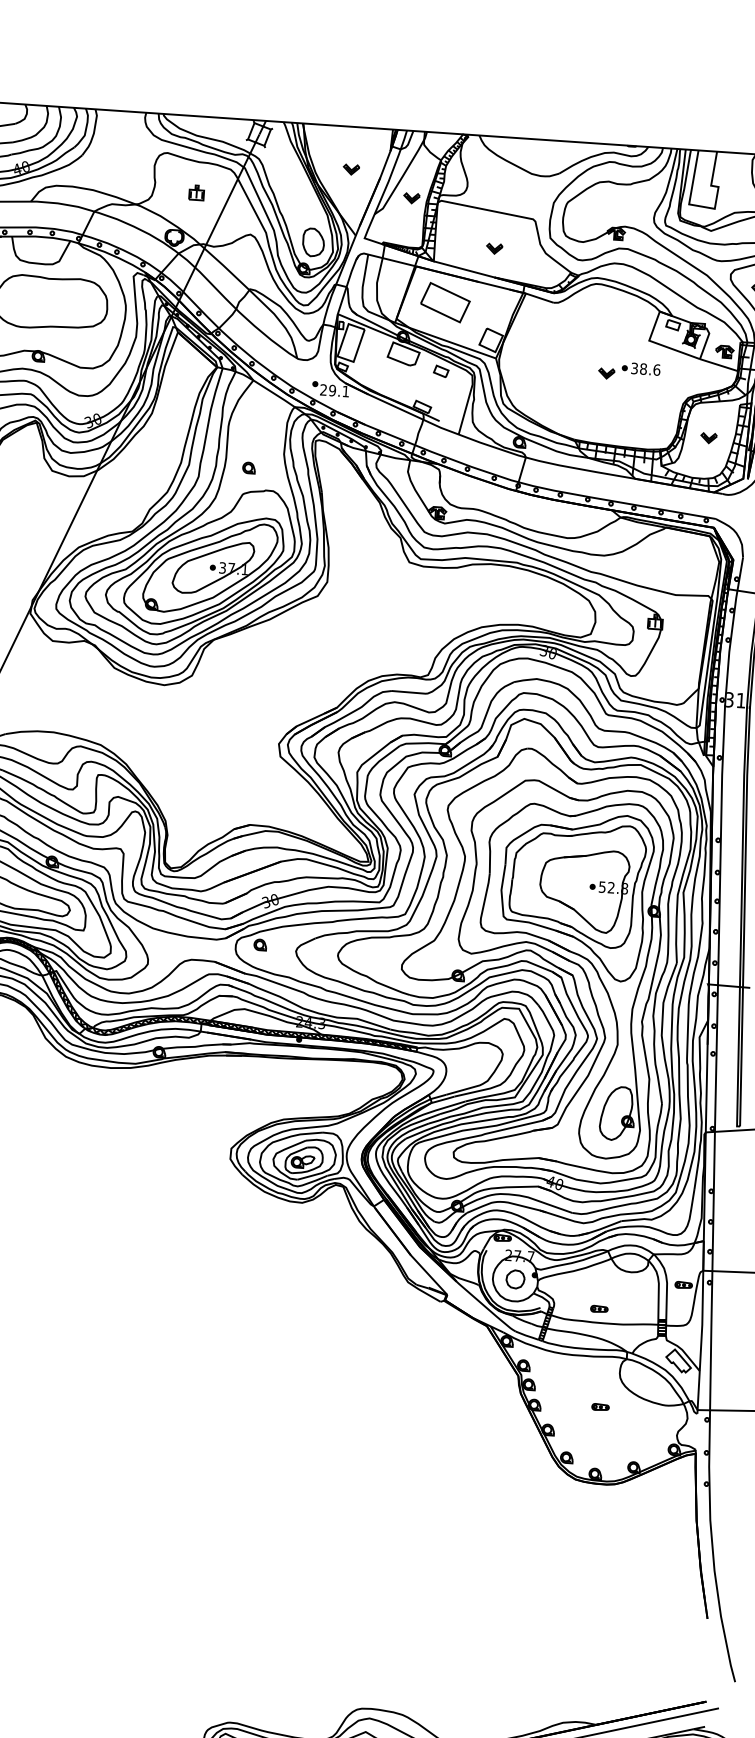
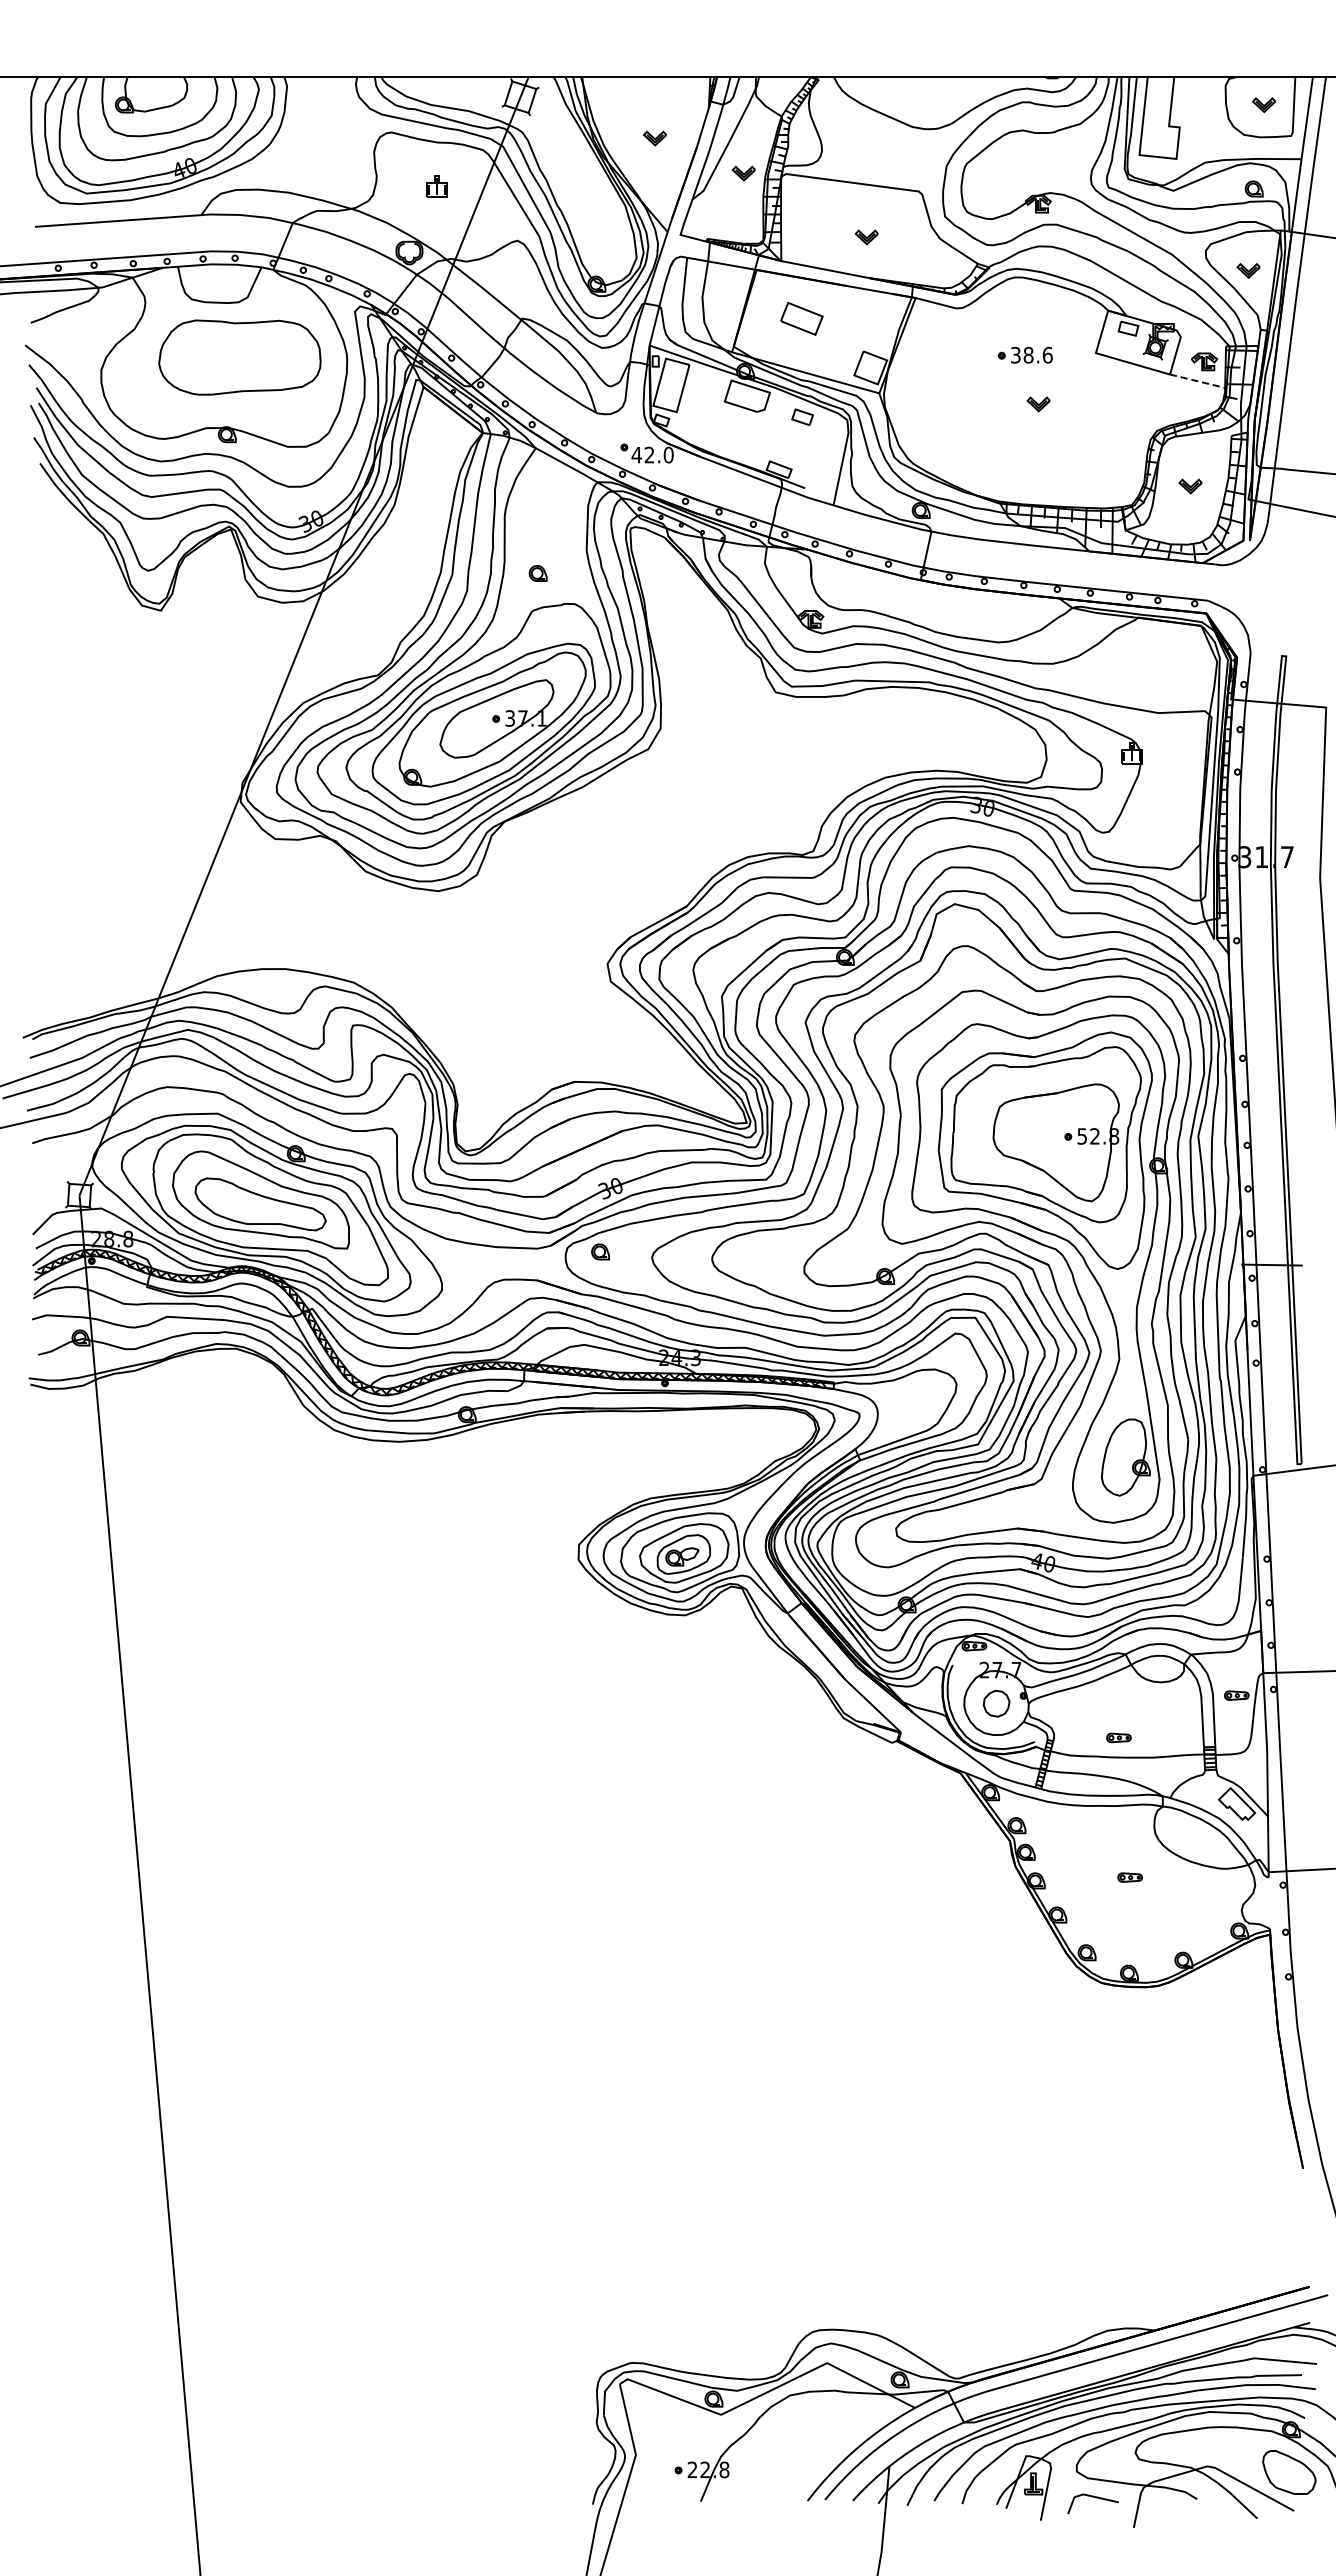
part: (313, 242) -> (608, 245), removed
part: (445, 302) -> (801, 318), size x0.6
line: (719, 365) -> (1198, 381), solid -> dashed
part: (641, 368) -> (1025, 354), moved
text: (334, 390) -> (652, 454), 29.1 -> 42.0

